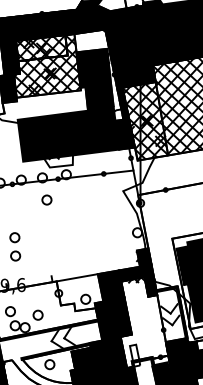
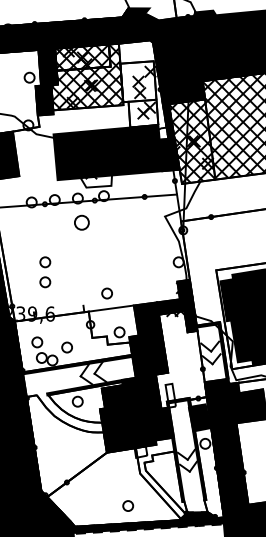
fill: (95, 79) -> (139, 94), removed
circle: (46, 199) -> (81, 222), size x1.4
circle: (72, 264) -> (106, 293), added

